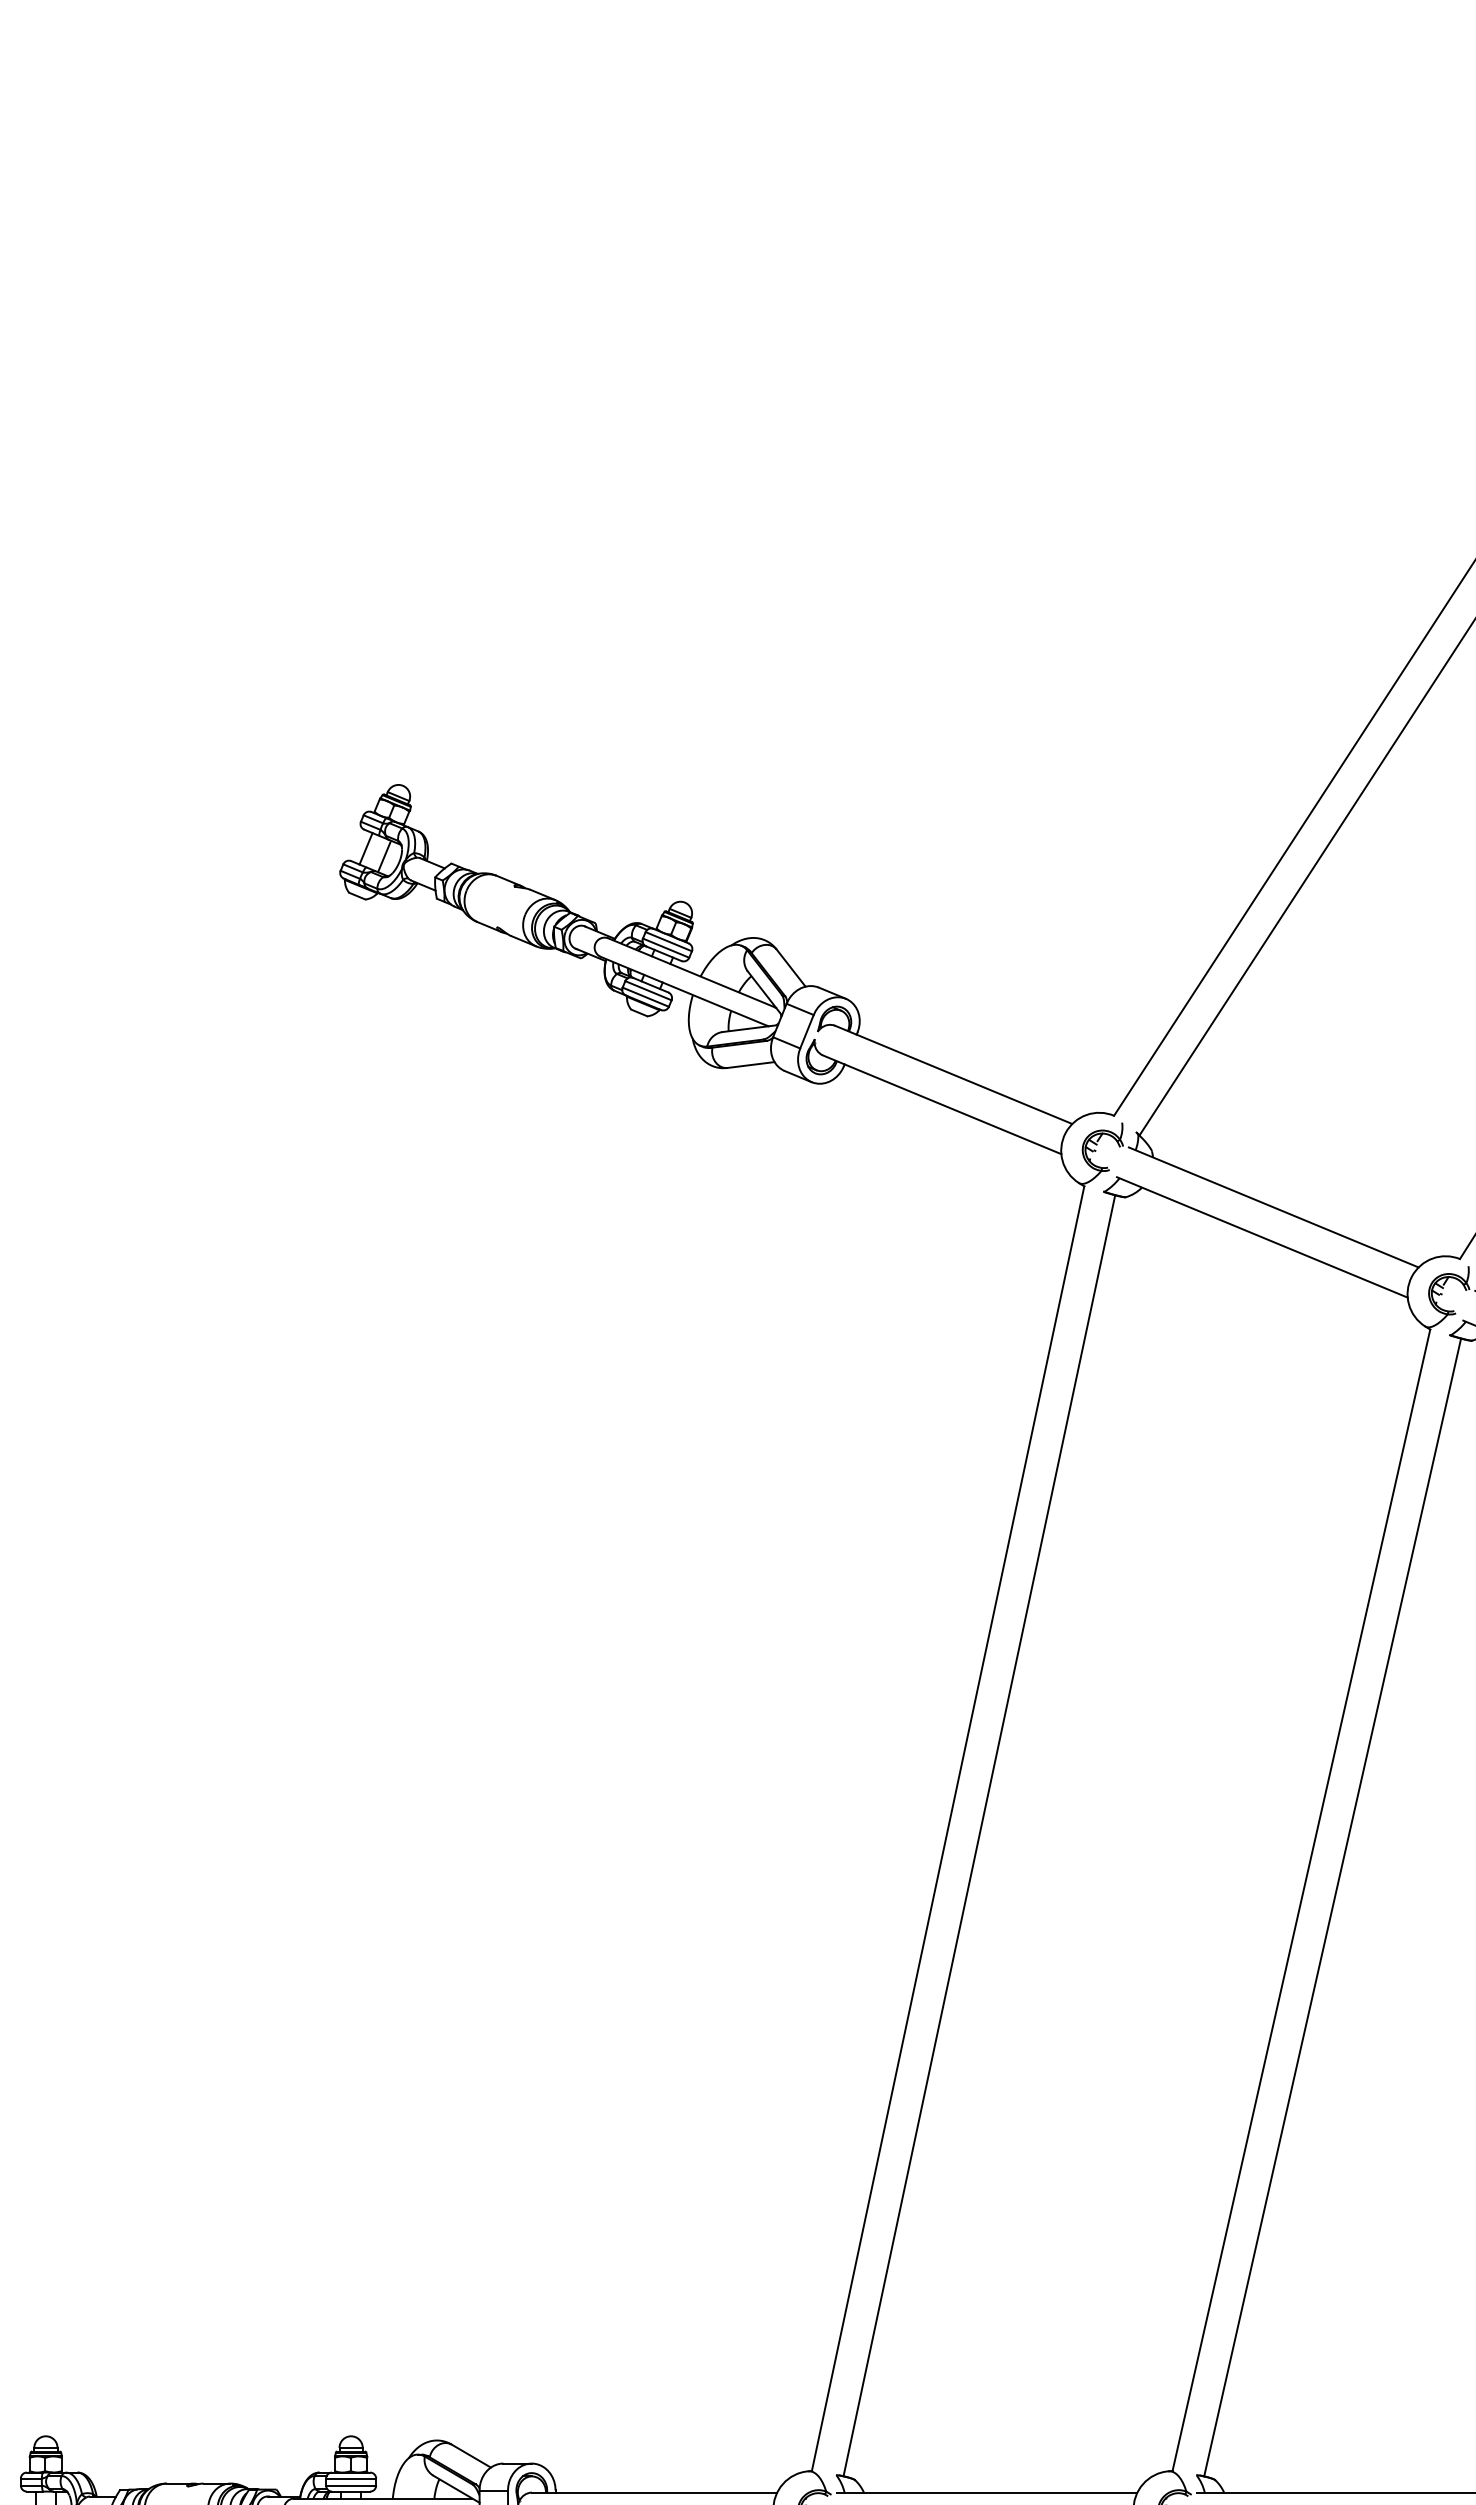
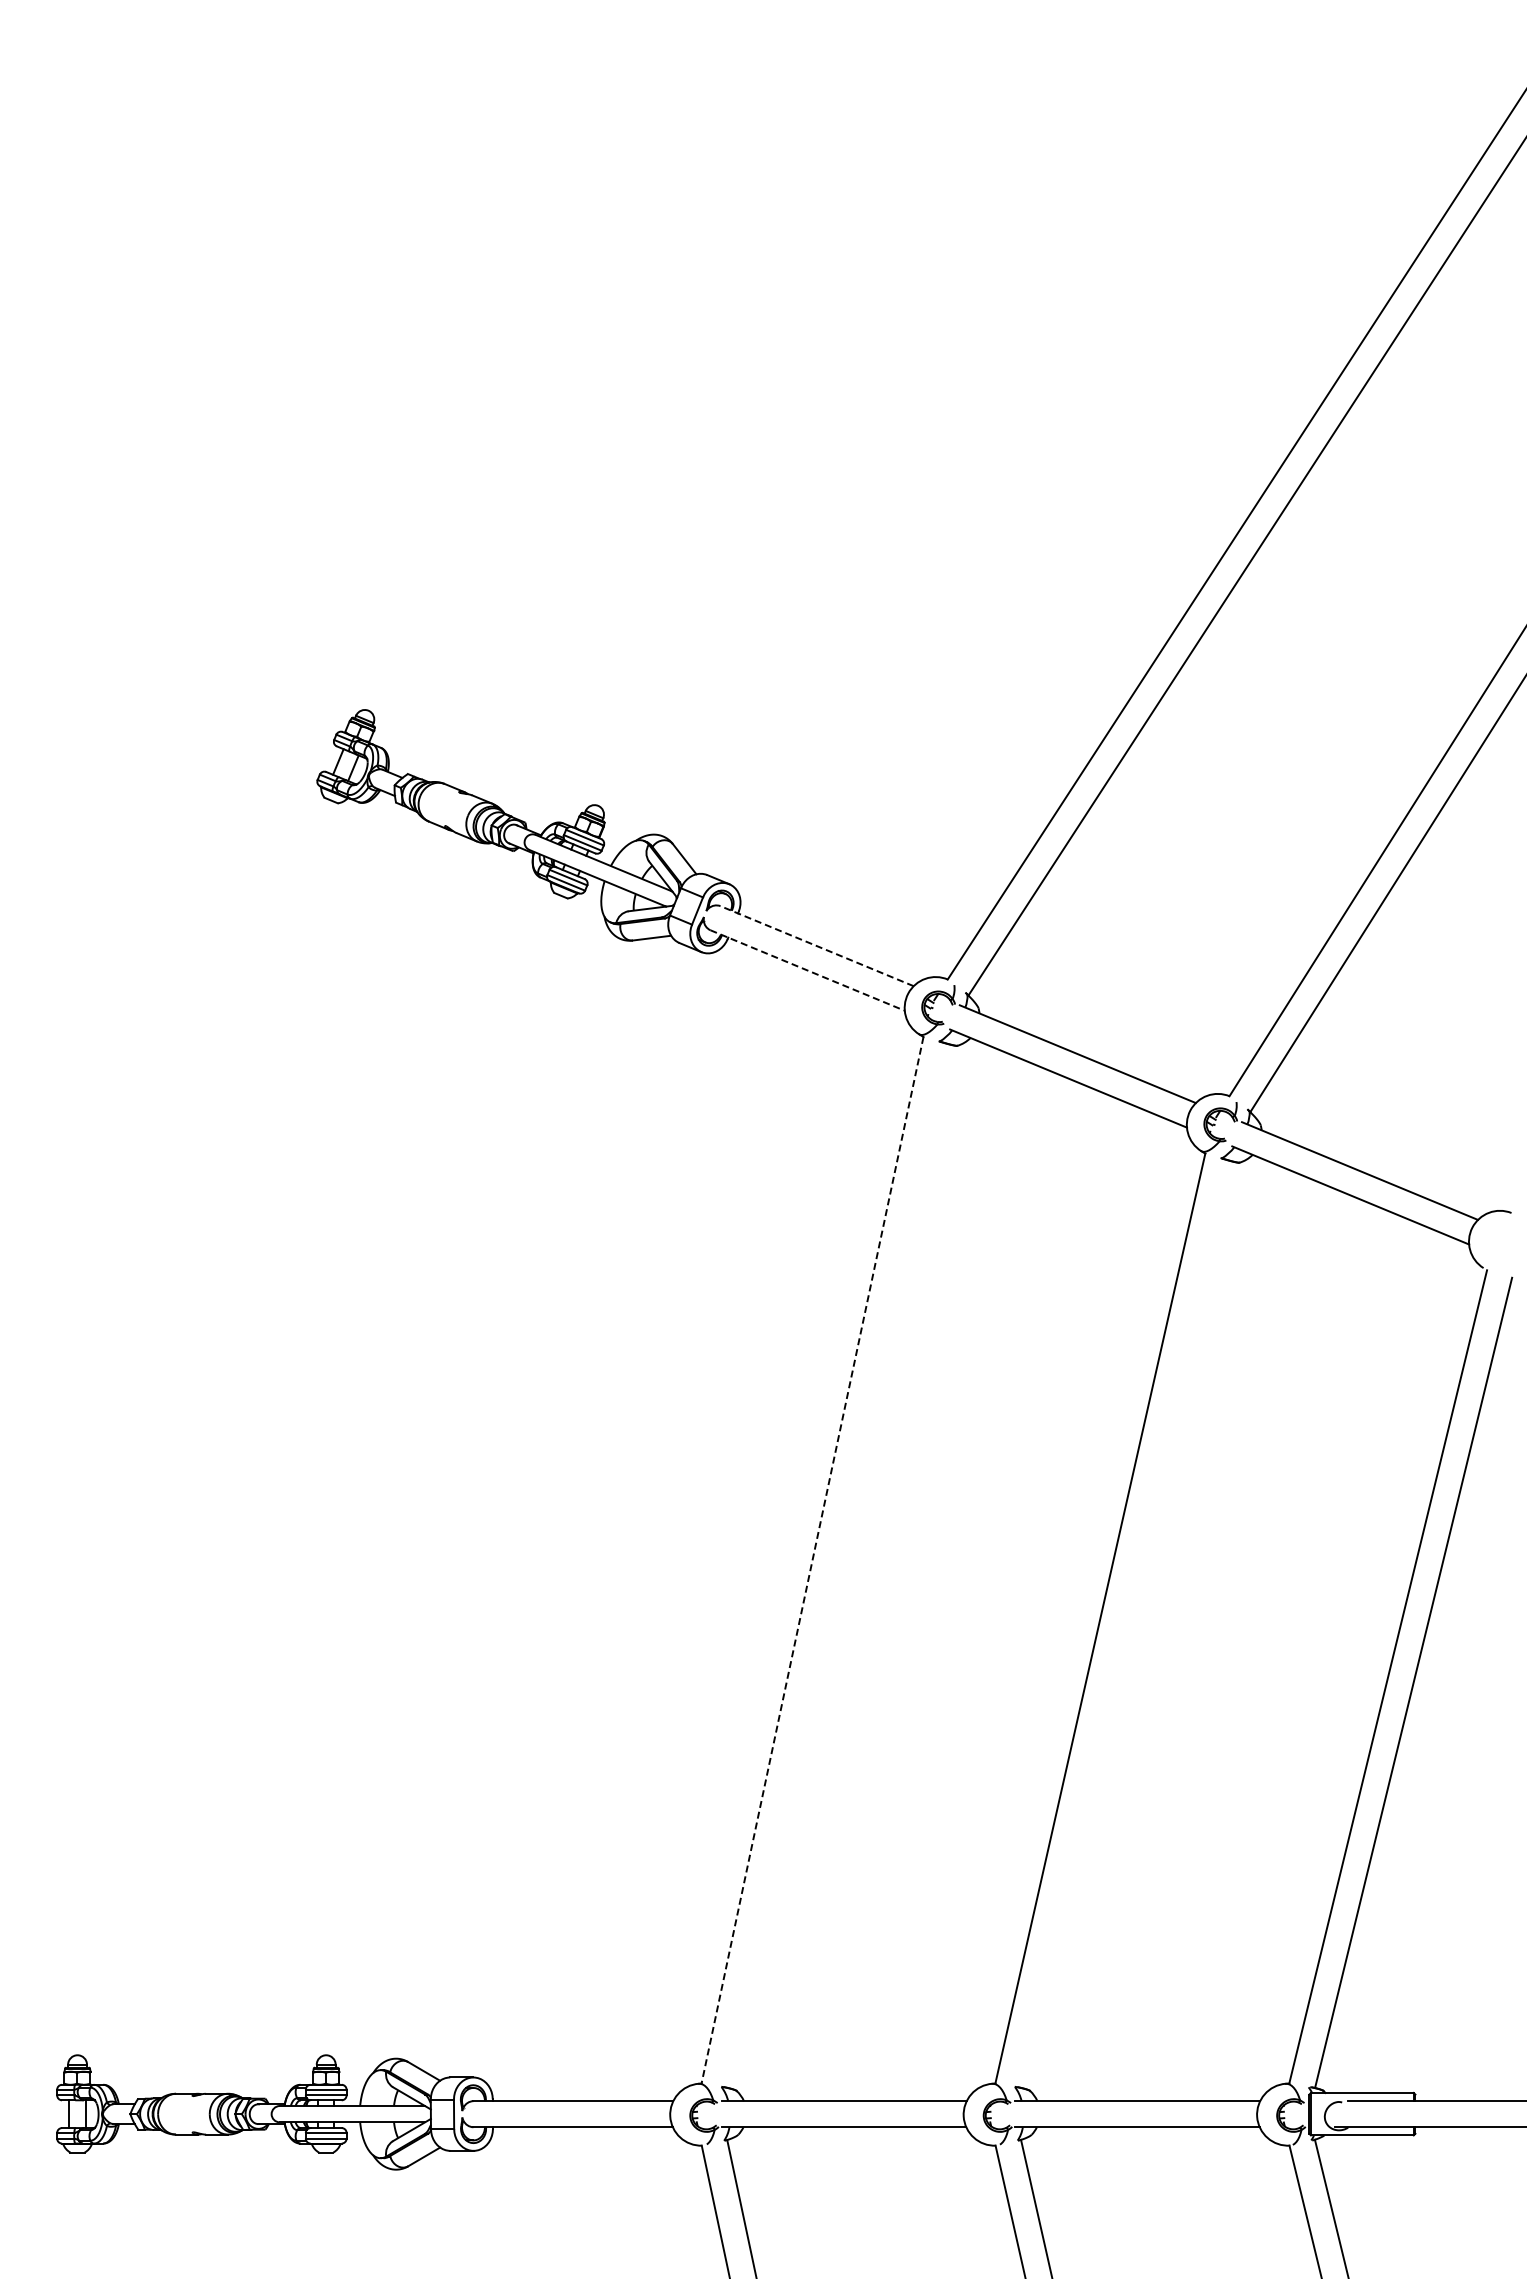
line: (954, 1075) -> (817, 946), solid -> dashed
line: (943, 1104) -> (808, 970), solid -> dashed
line: (948, 1828) -> (812, 1560), solid -> dashed
line: (978, 1835) -> (837, 1565), removed
line: (1332, 1907) -> (1125, 1624), removed

